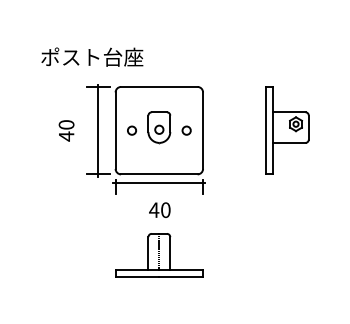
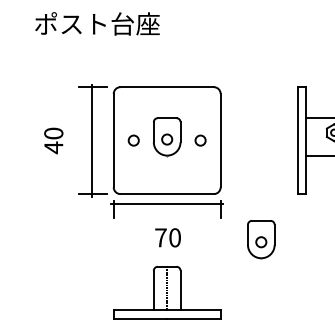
text: (92, 56) -> (97, 23), moved
text: (154, 209) -> (161, 236), 40 -> 70
part: (236, 211) -> (261, 239), added

